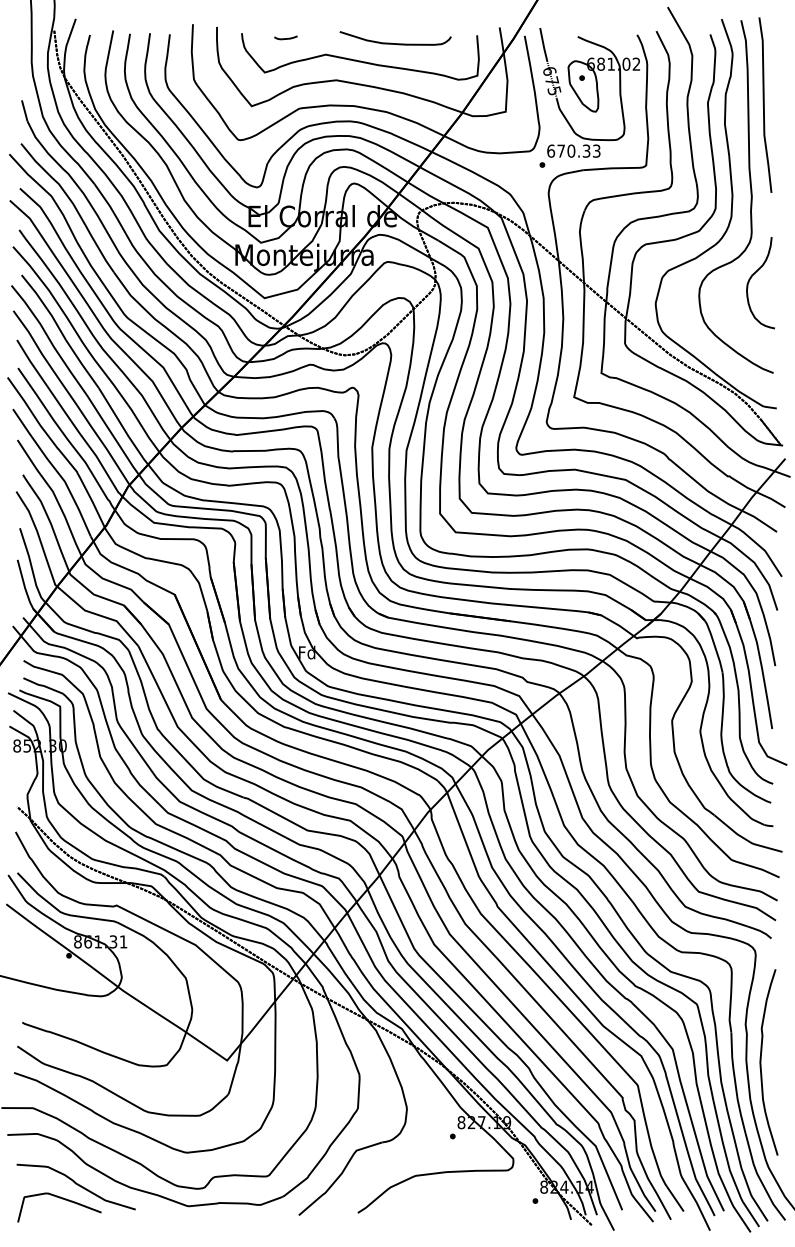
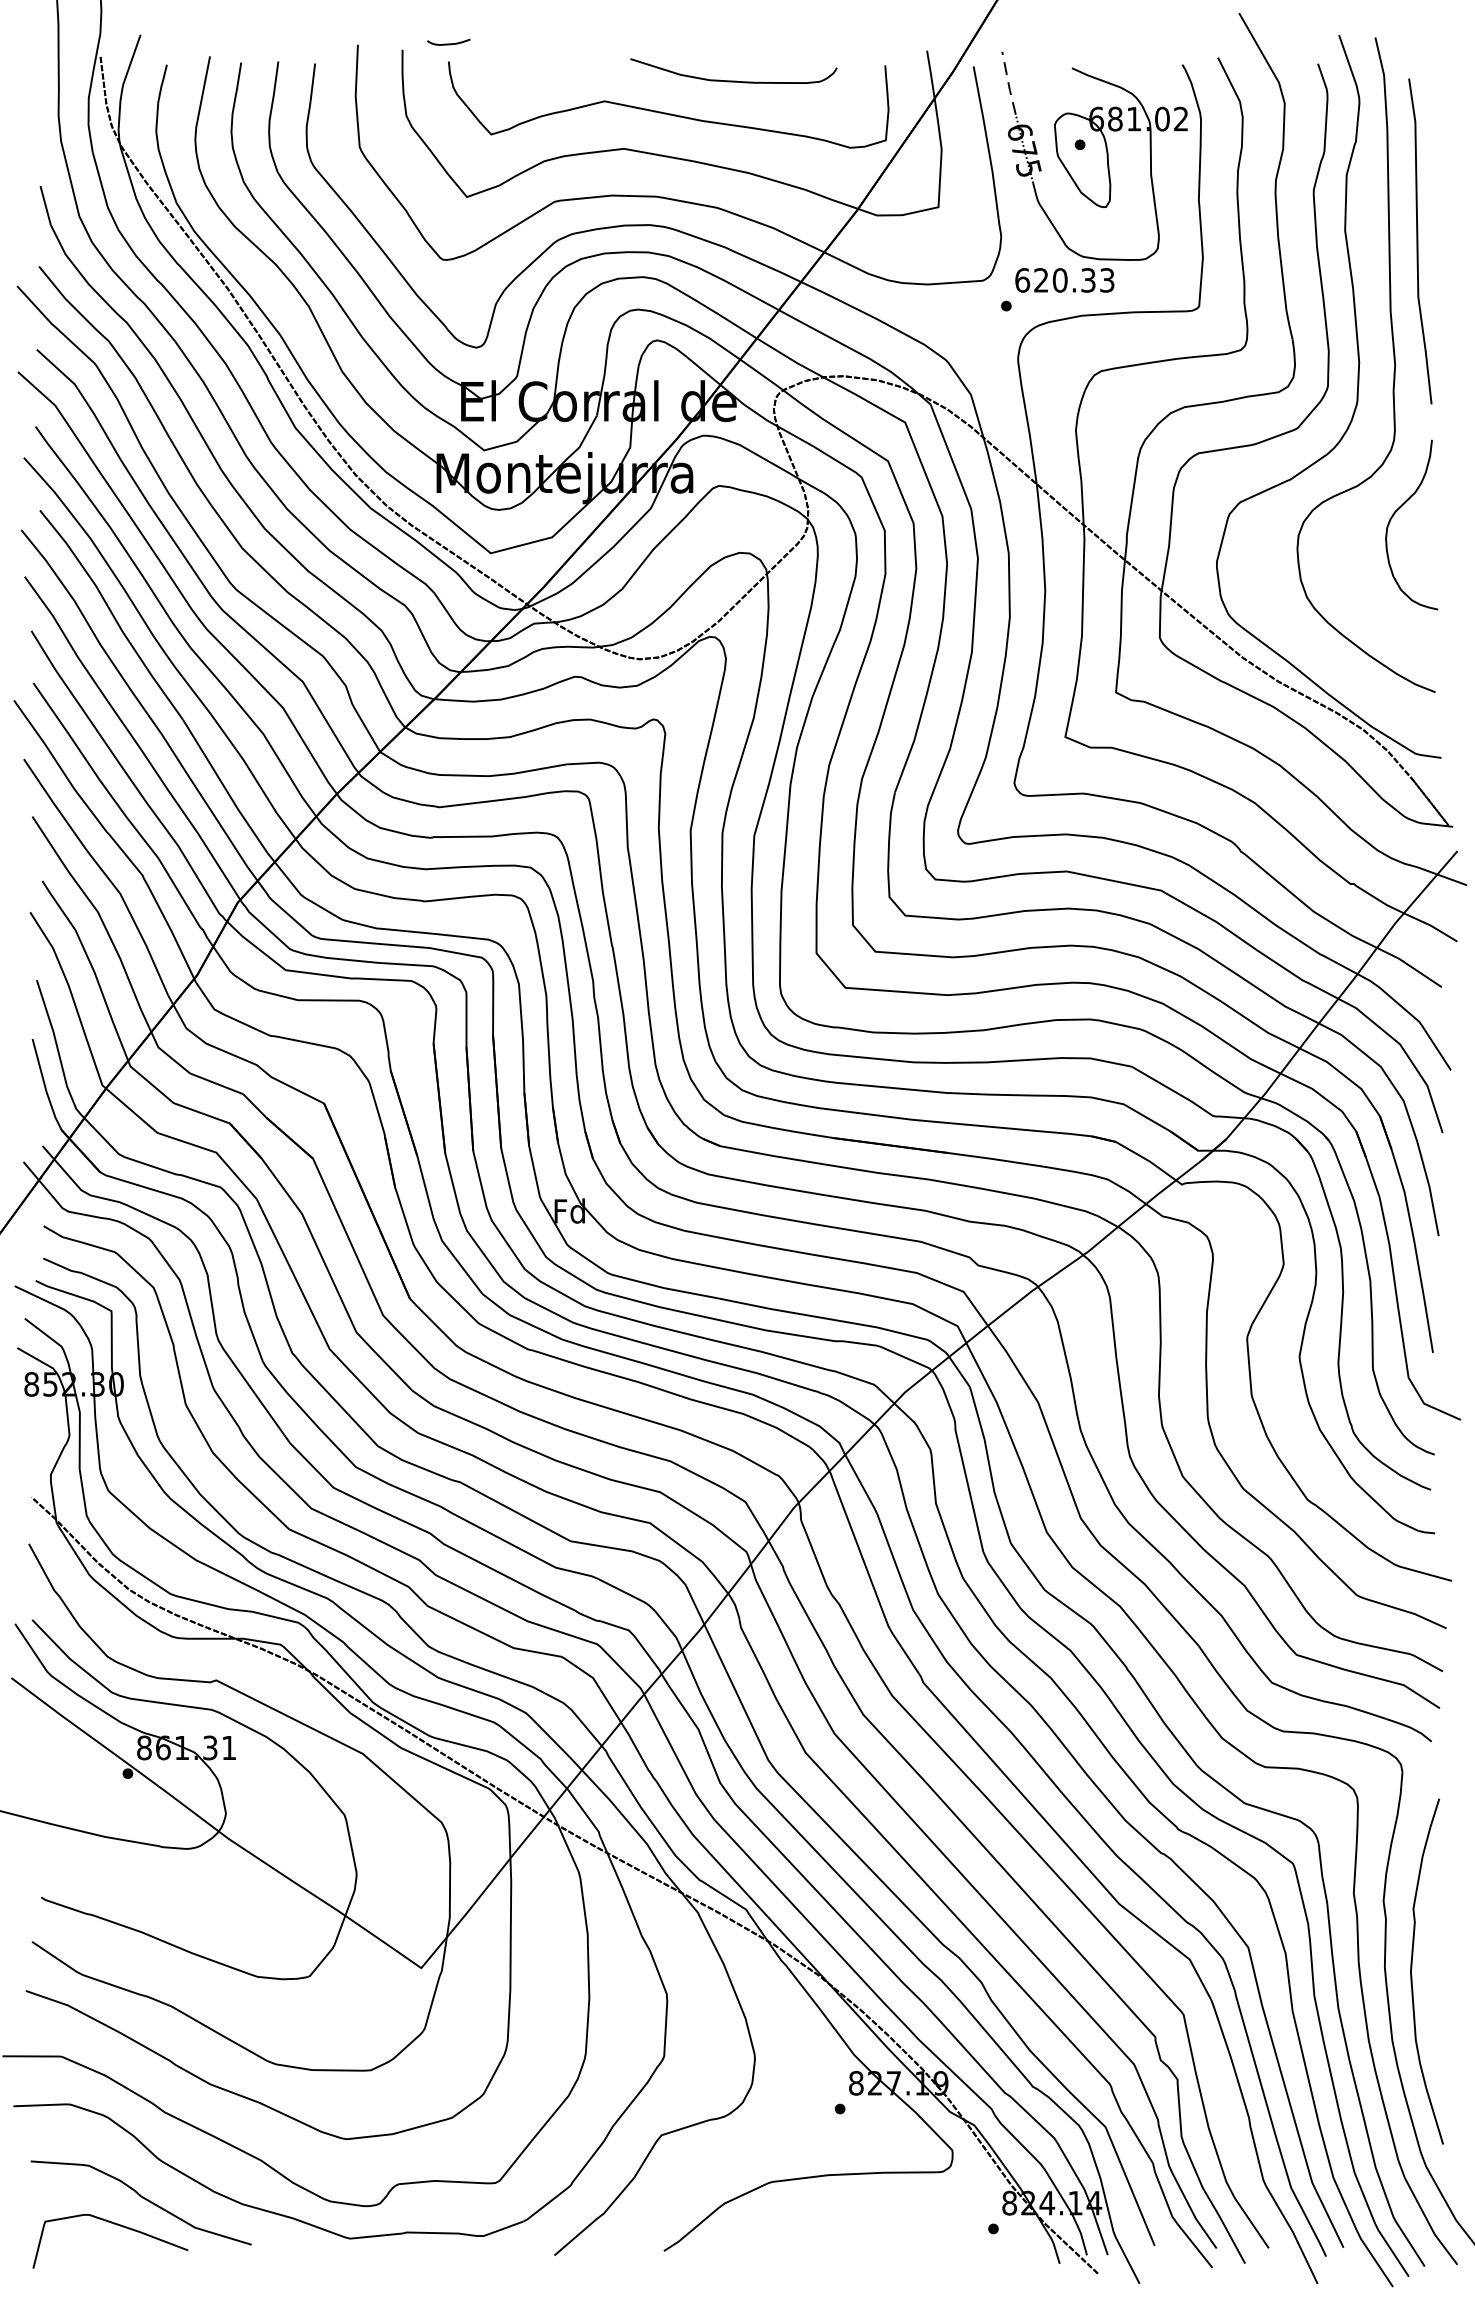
curve: (285, 38) -> (447, 43), moved
line: (543, 45) -> (1008, 84), solid -> dashed
line: (764, 104) -> (1418, 240), moved
text: (560, 150) -> (1040, 279), 670.33 -> 620.33

